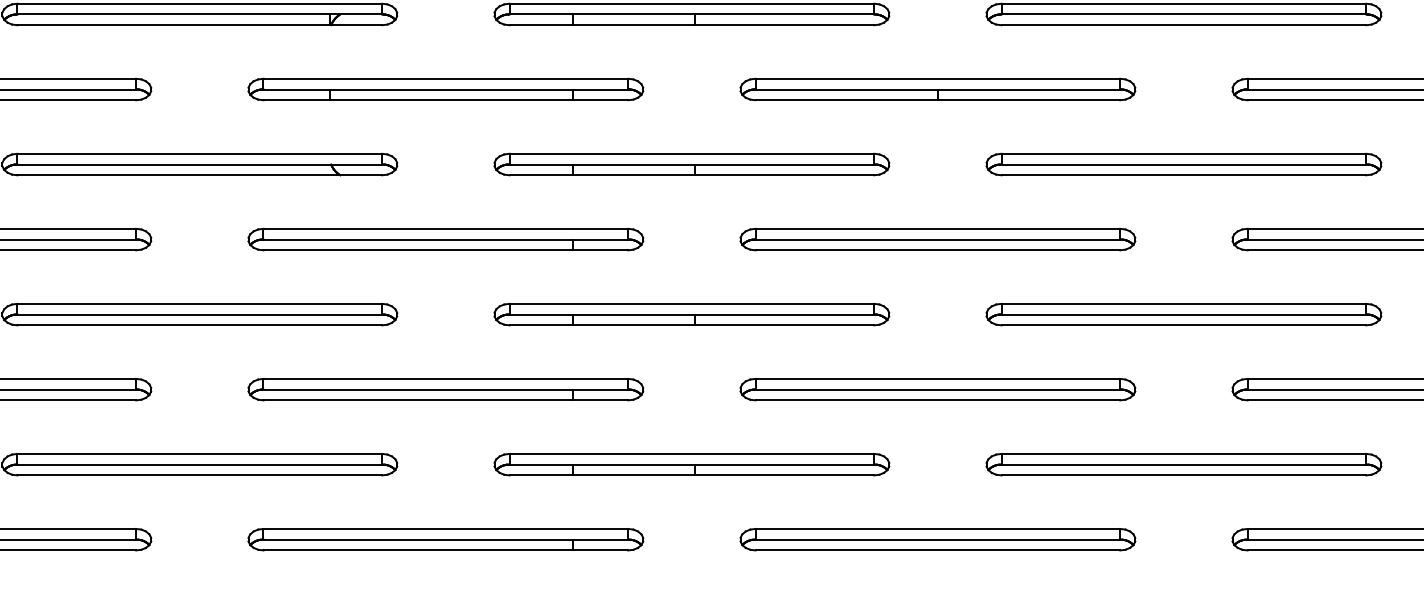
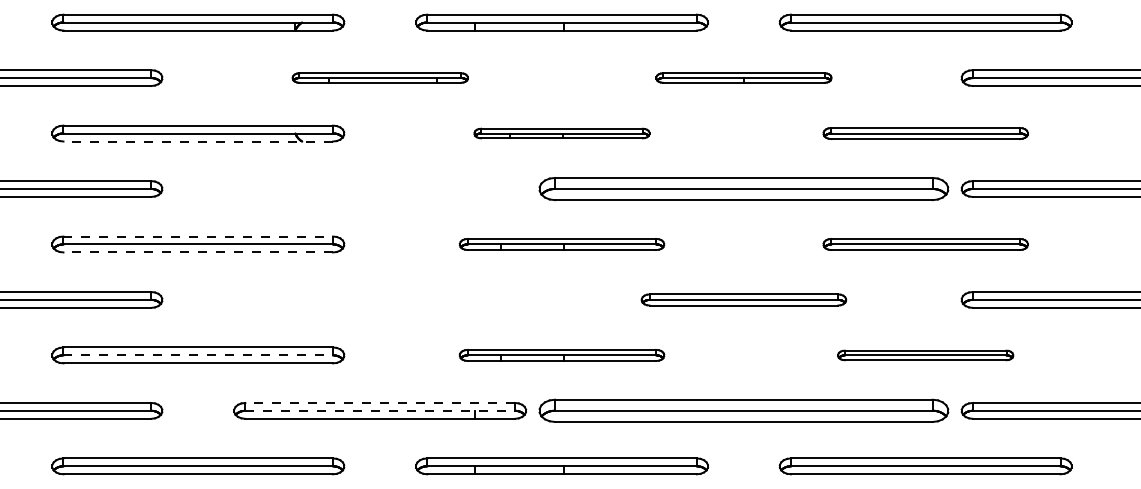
part: (446, 88) -> (380, 77), size x0.6
part: (937, 88) -> (743, 77), size x0.6
part: (691, 164) -> (561, 133), size x0.6
part: (1183, 164) -> (925, 133), size x0.7
line: (200, 175) -> (198, 141), solid -> dashed
part: (446, 238) -> (380, 188), removed
part: (937, 238) -> (743, 188), size x1.4
line: (200, 303) -> (198, 236), solid -> dashed
part: (691, 314) -> (561, 244), size x0.7
part: (1183, 314) -> (925, 244), size x0.7
line: (200, 325) -> (198, 252), solid -> dashed
part: (446, 389) -> (380, 299), removed
part: (937, 389) -> (743, 299), size x0.7
line: (200, 464) -> (198, 355), solid -> dashed
part: (691, 464) -> (561, 355), size x0.7
part: (1183, 464) -> (925, 355), size x0.6
line: (446, 528) -> (380, 402), solid -> dashed
line: (446, 539) -> (380, 410), solid -> dashed
part: (937, 539) -> (743, 410), size x1.4

